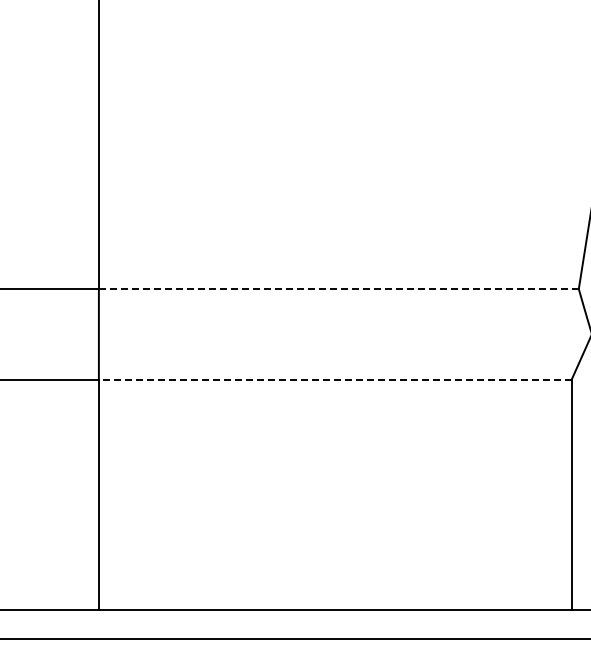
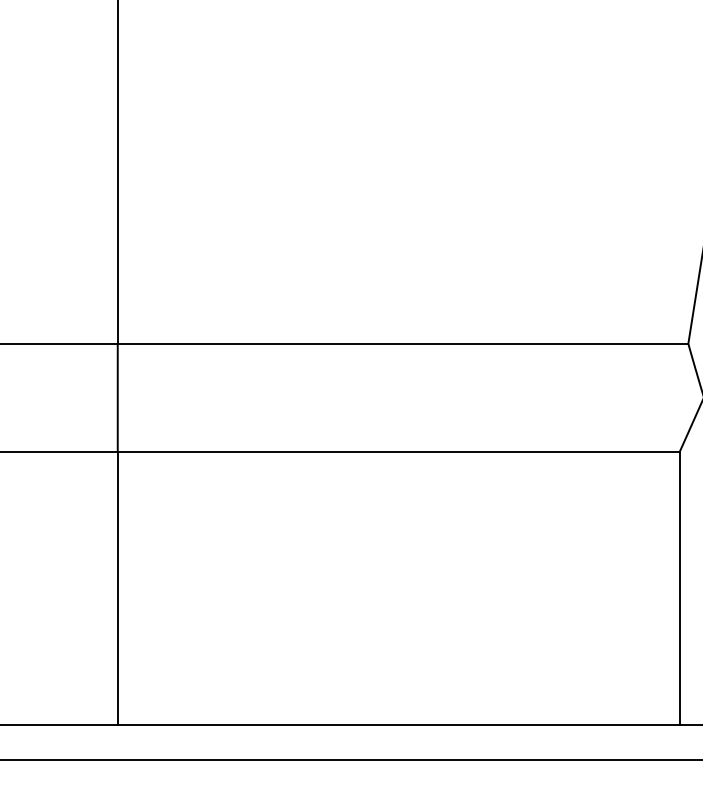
line: (338, 289) -> (402, 344), dashed -> solid
line: (334, 379) -> (397, 451), dashed -> solid

